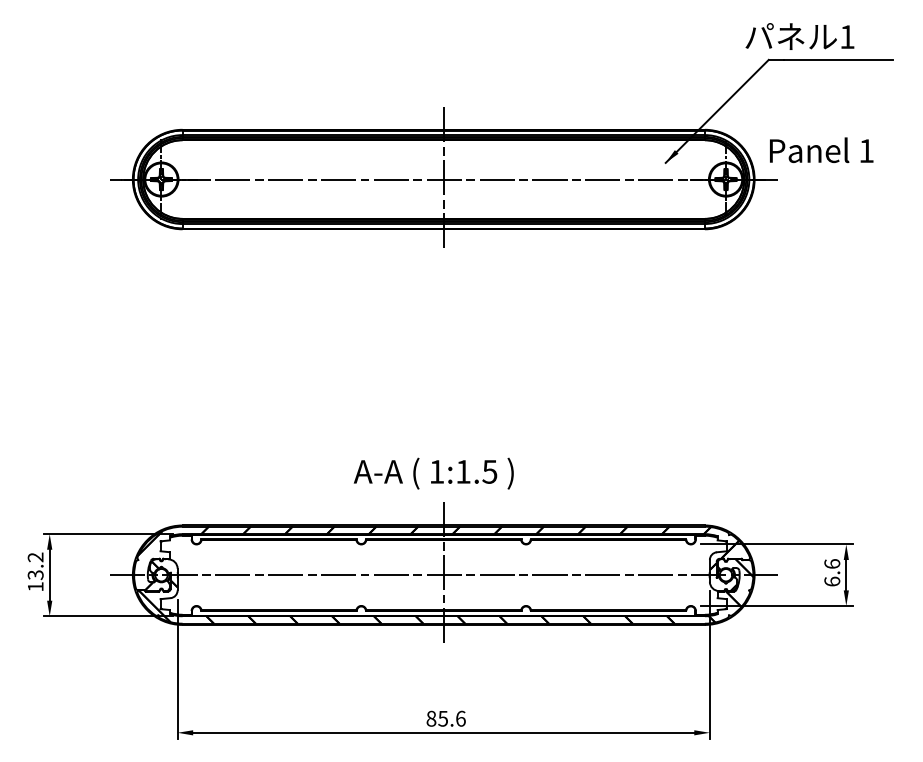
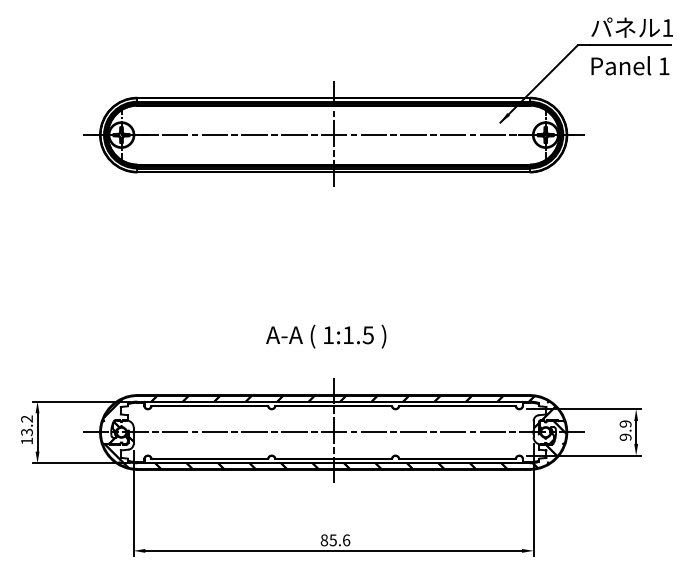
text: (799, 36) -> (631, 27), moved
text: (821, 150) -> (630, 65), moved
text: (433, 473) -> (325, 336), moved
text: (832, 572) -> (625, 430), 6.6 -> 9.9

